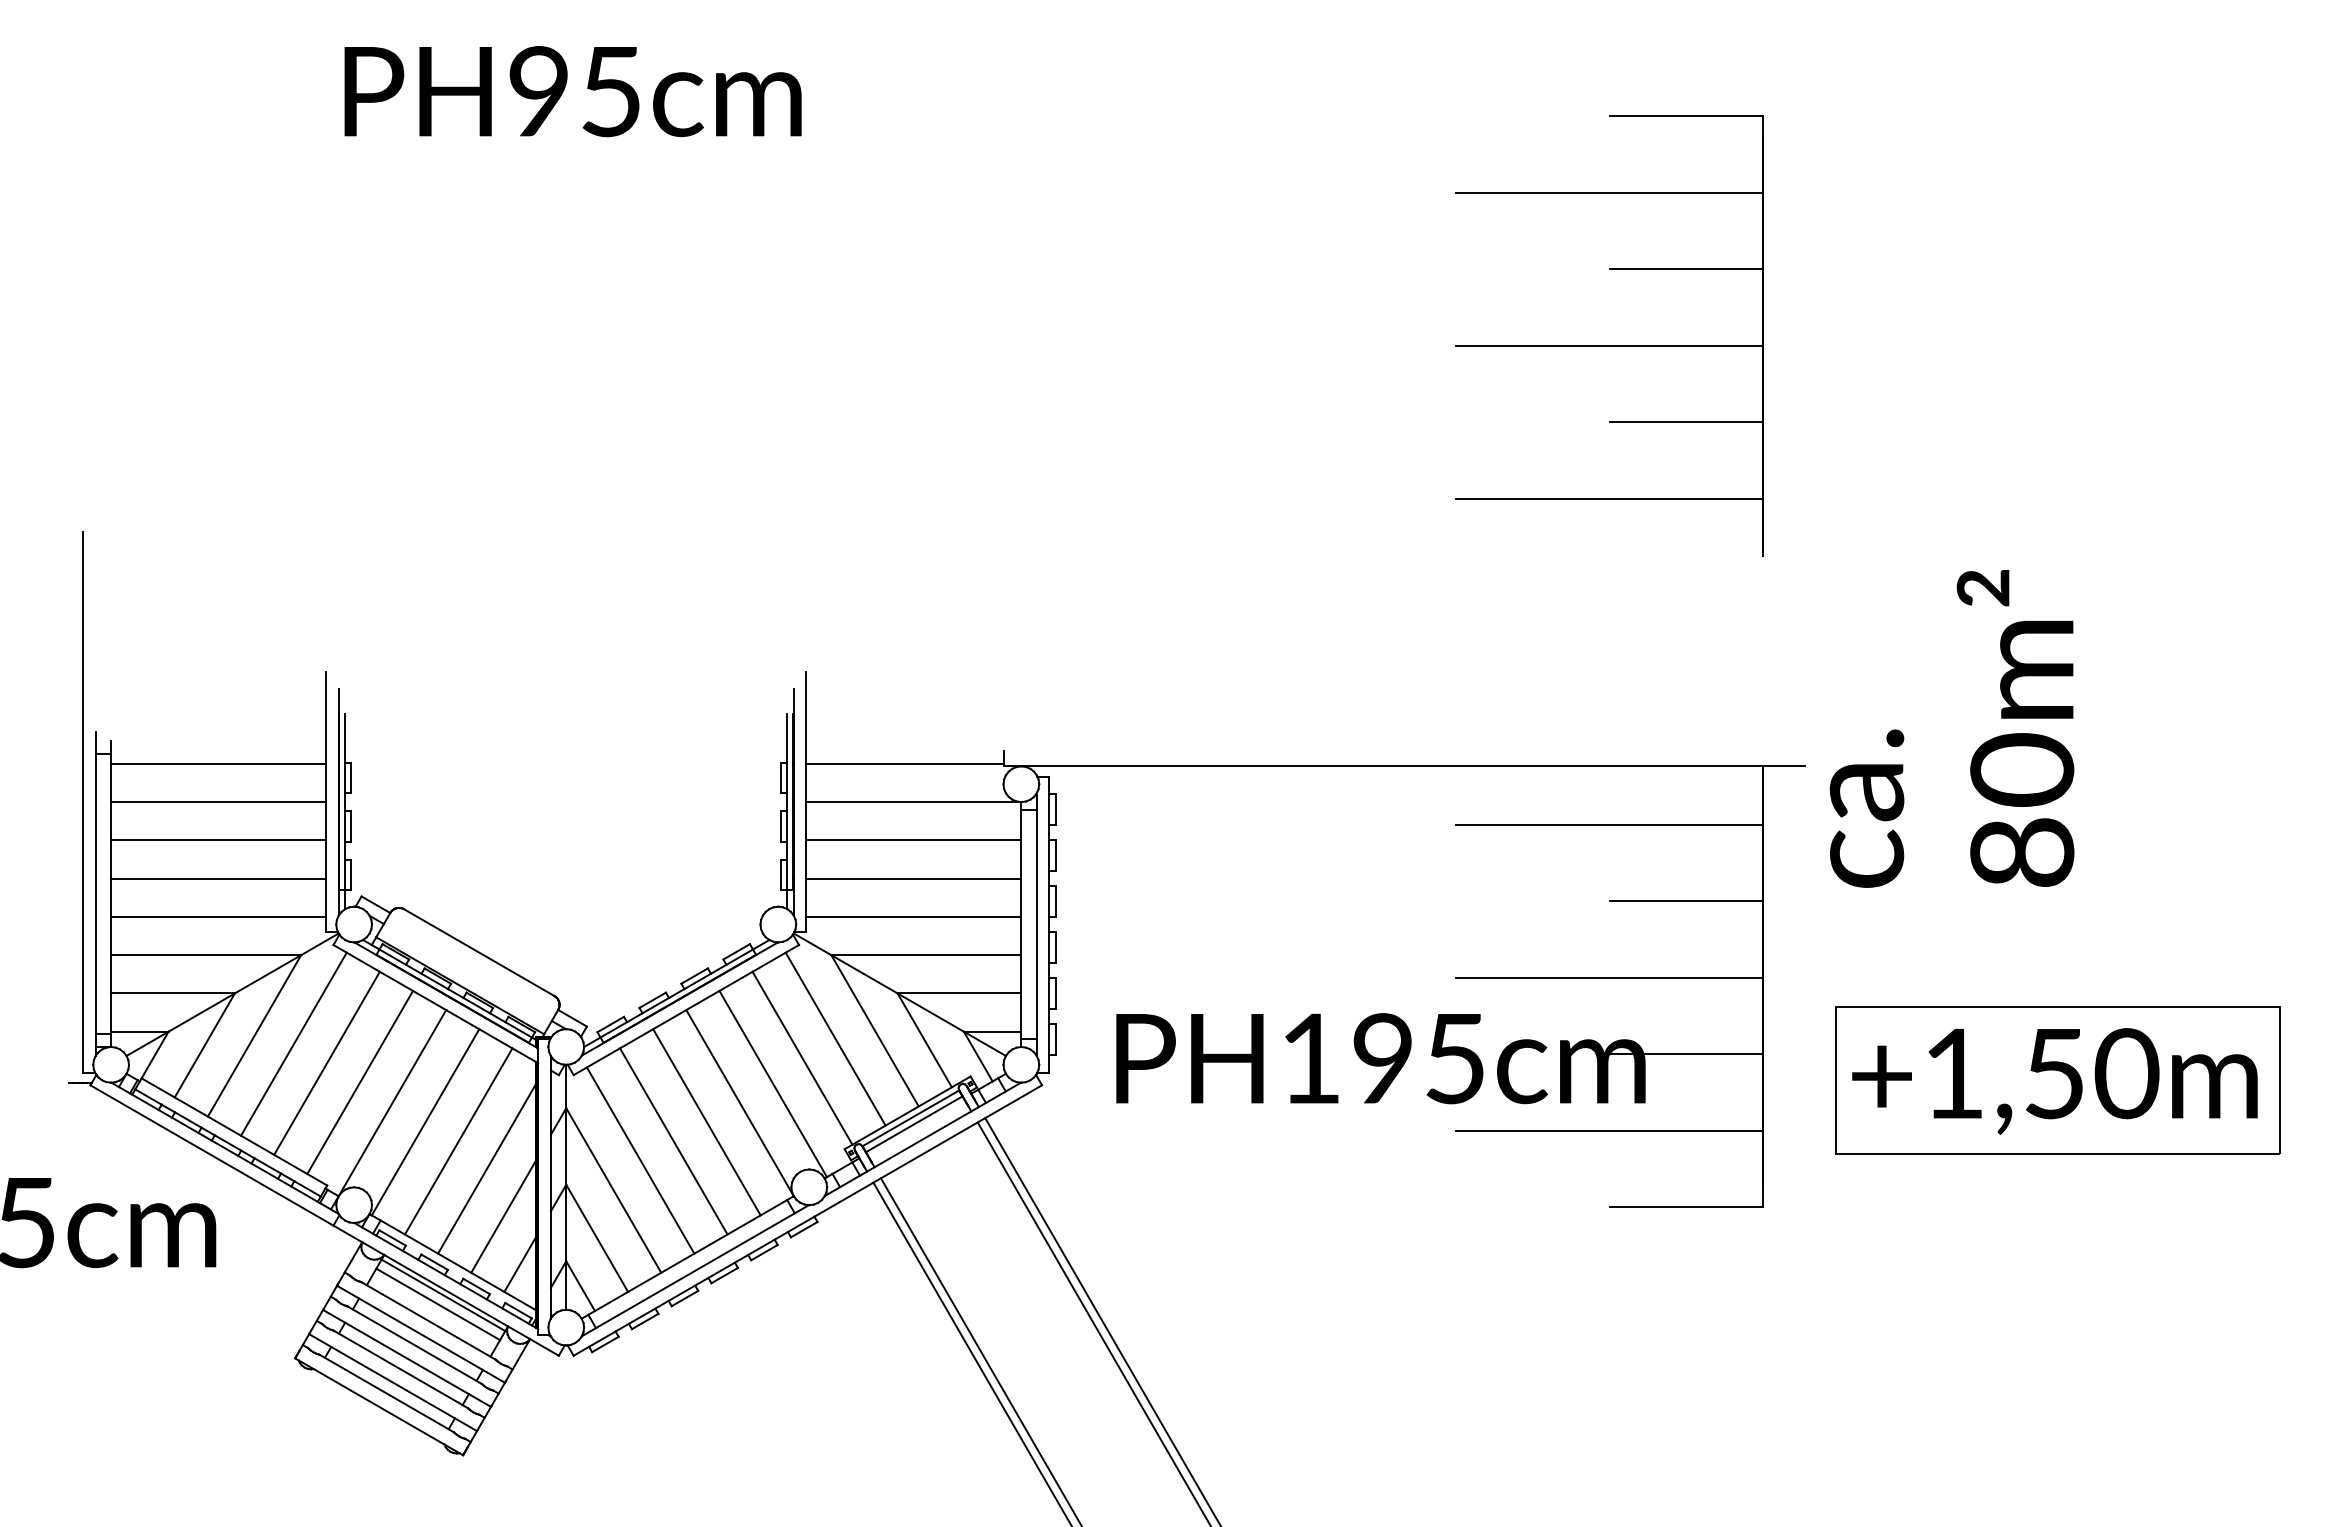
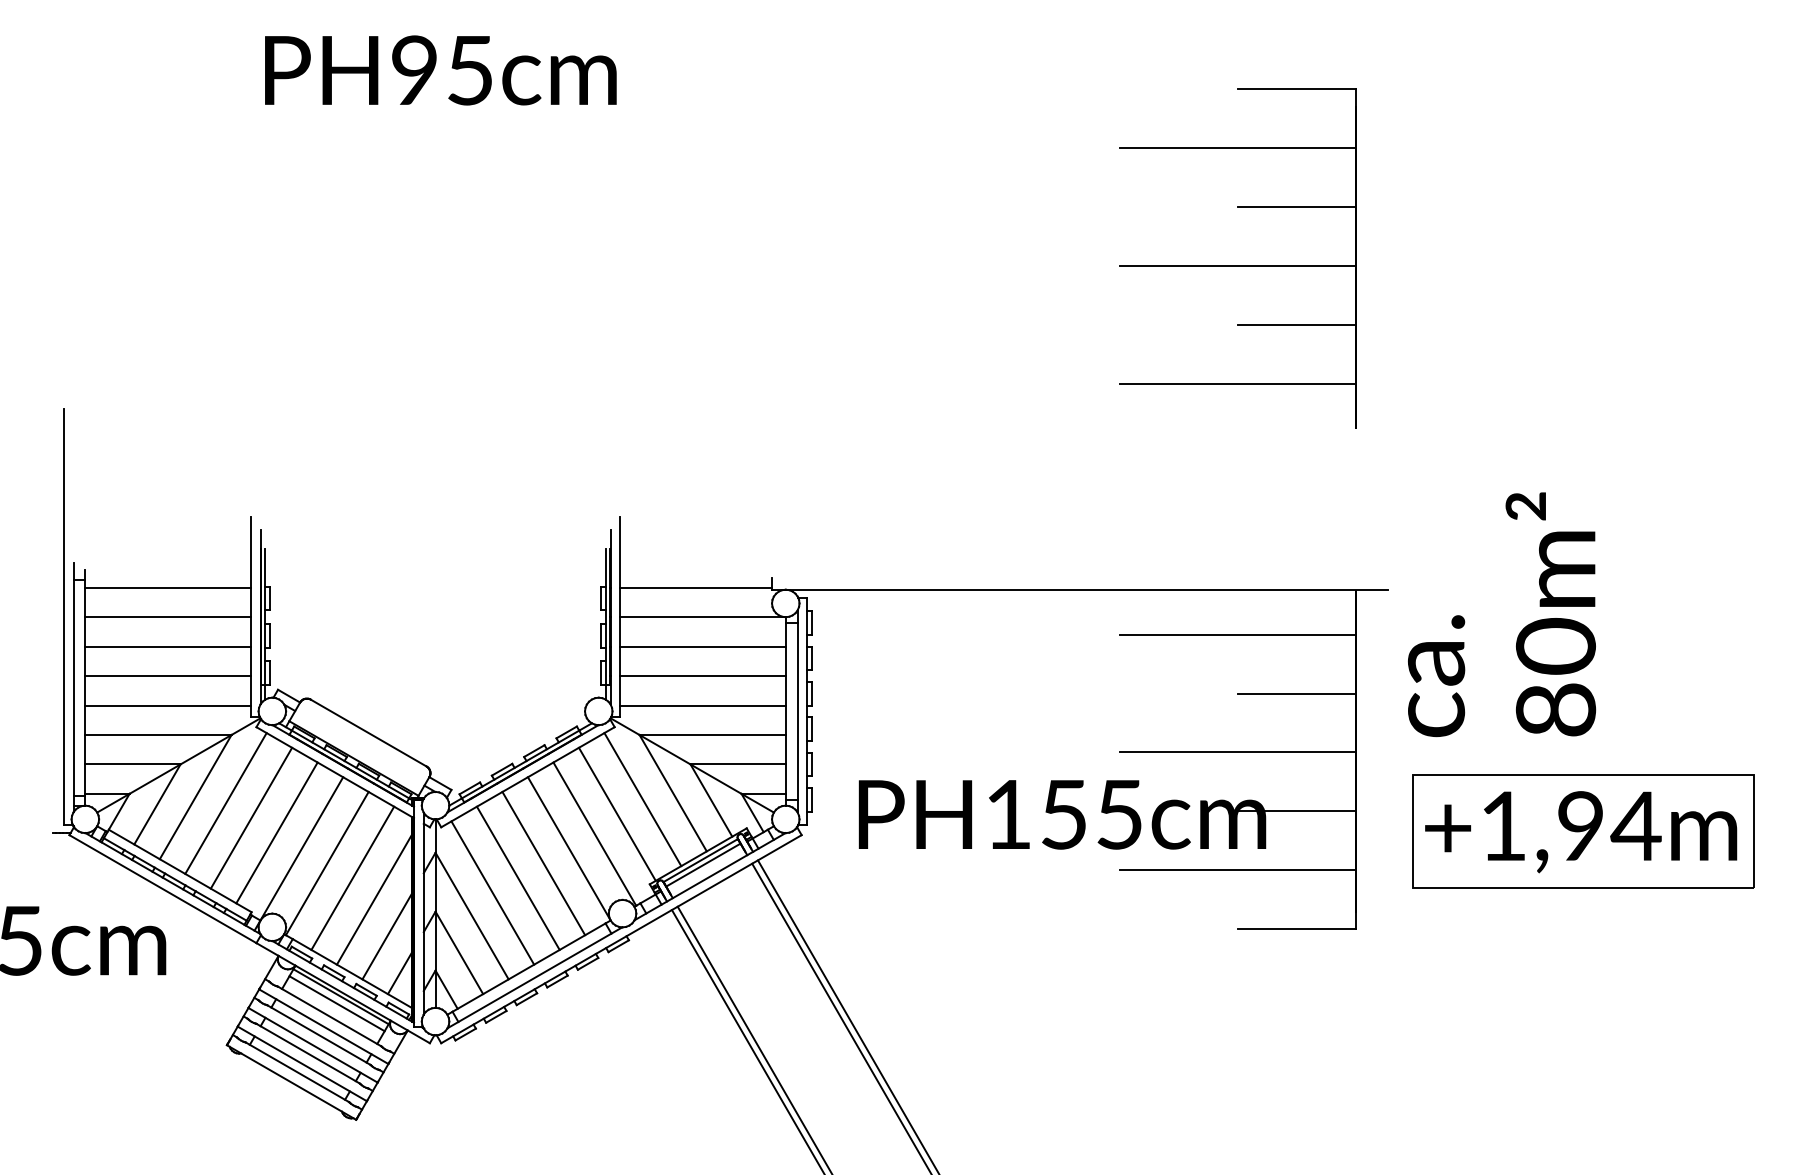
text: (1951, 728) -> (1501, 614), moved
text: (1382, 1058) -> (1063, 814), PH195cm -> PH155cm
text: (2092, 1073) -> (1610, 826), +1,50m -> +1,94m

